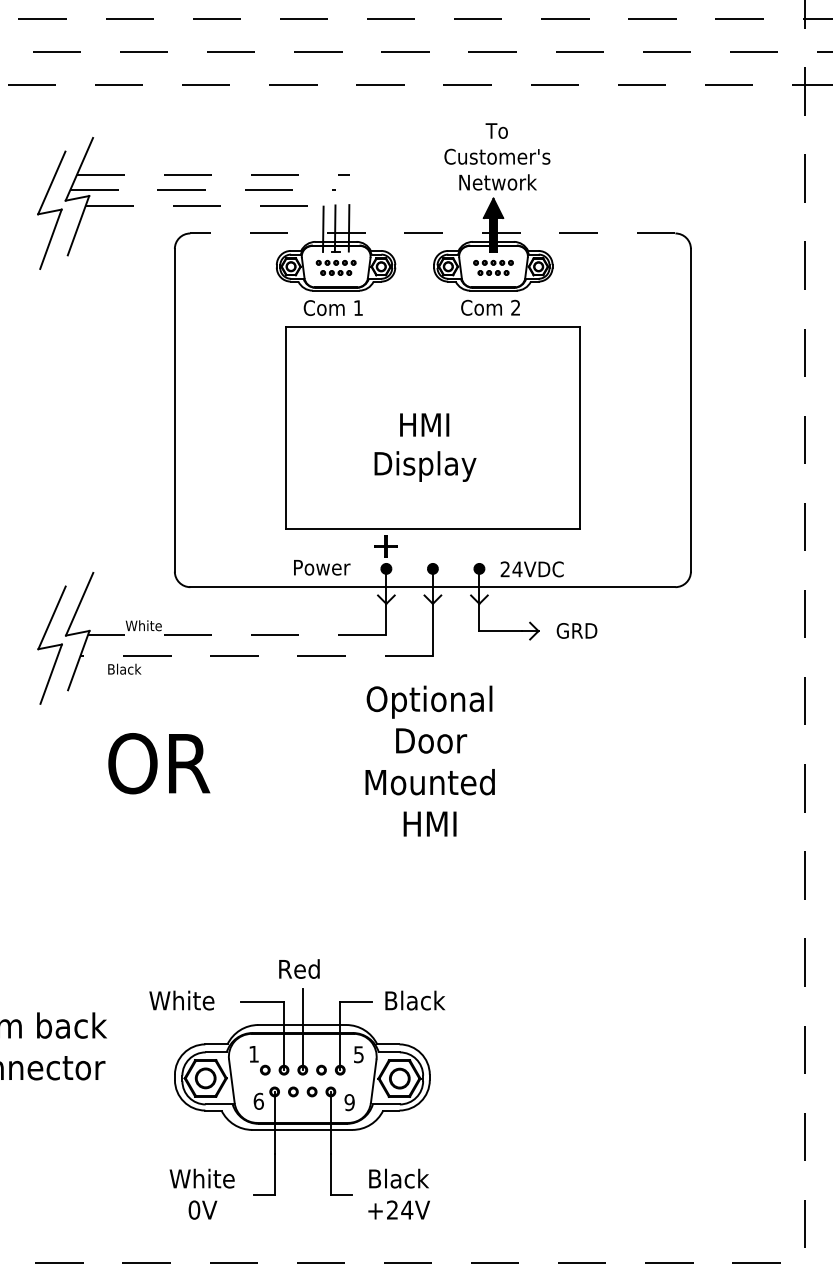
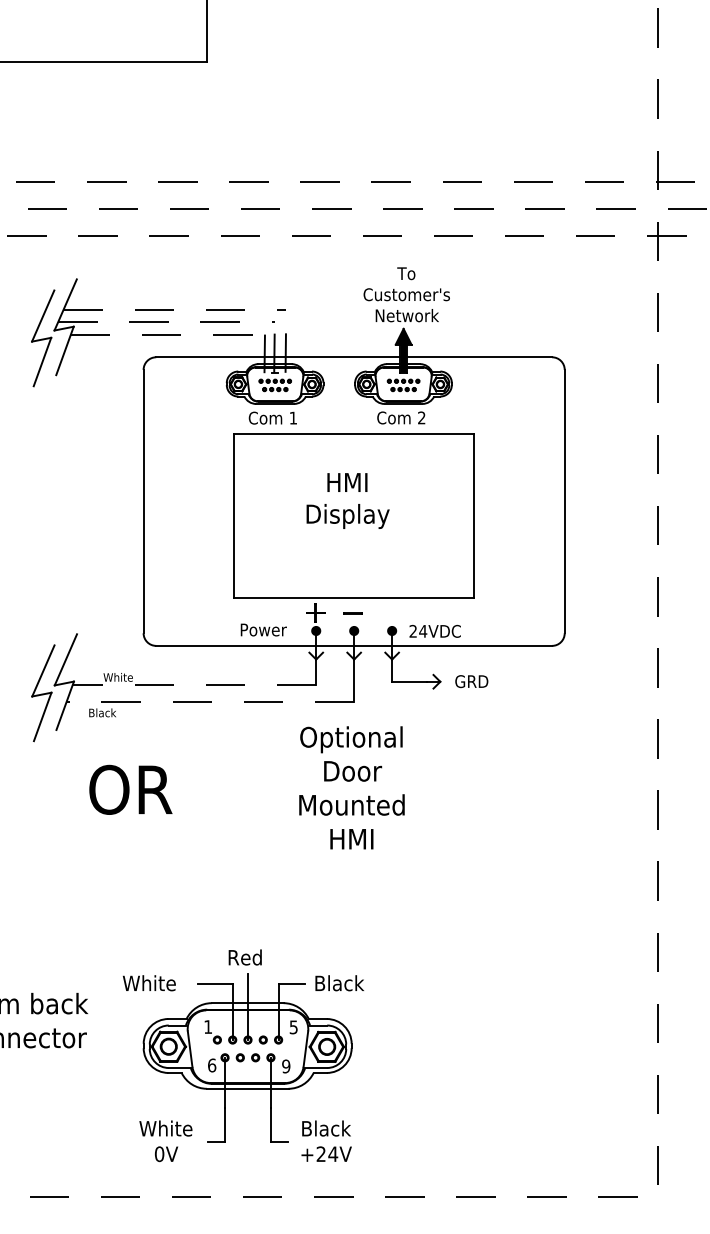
line: (433, 233) -> (354, 357), dashed -> solid
text: (424, 446) -> (347, 500), moved
line: (430, 547) -> (352, 613), added

